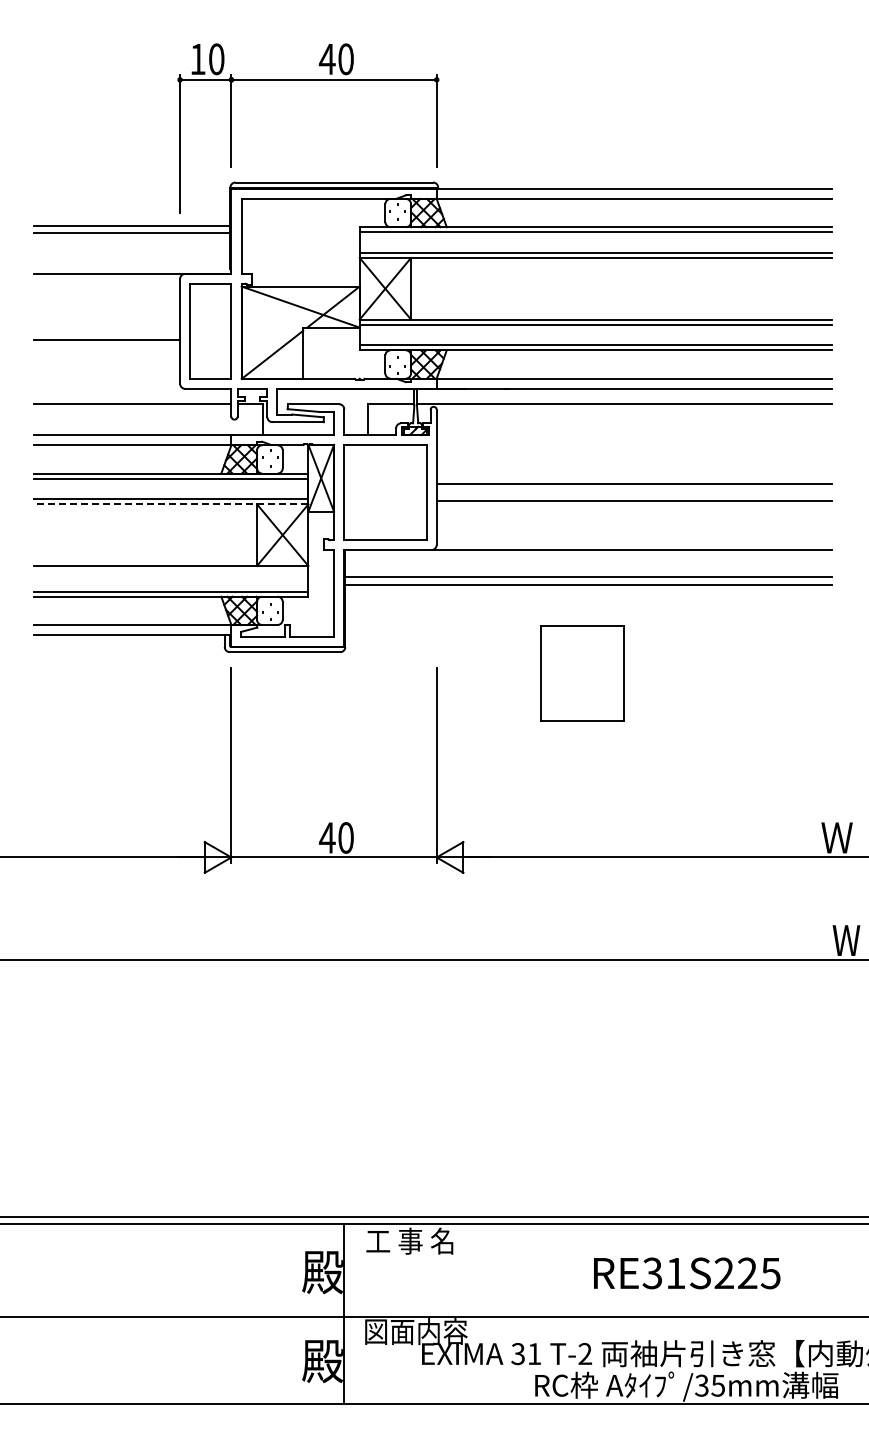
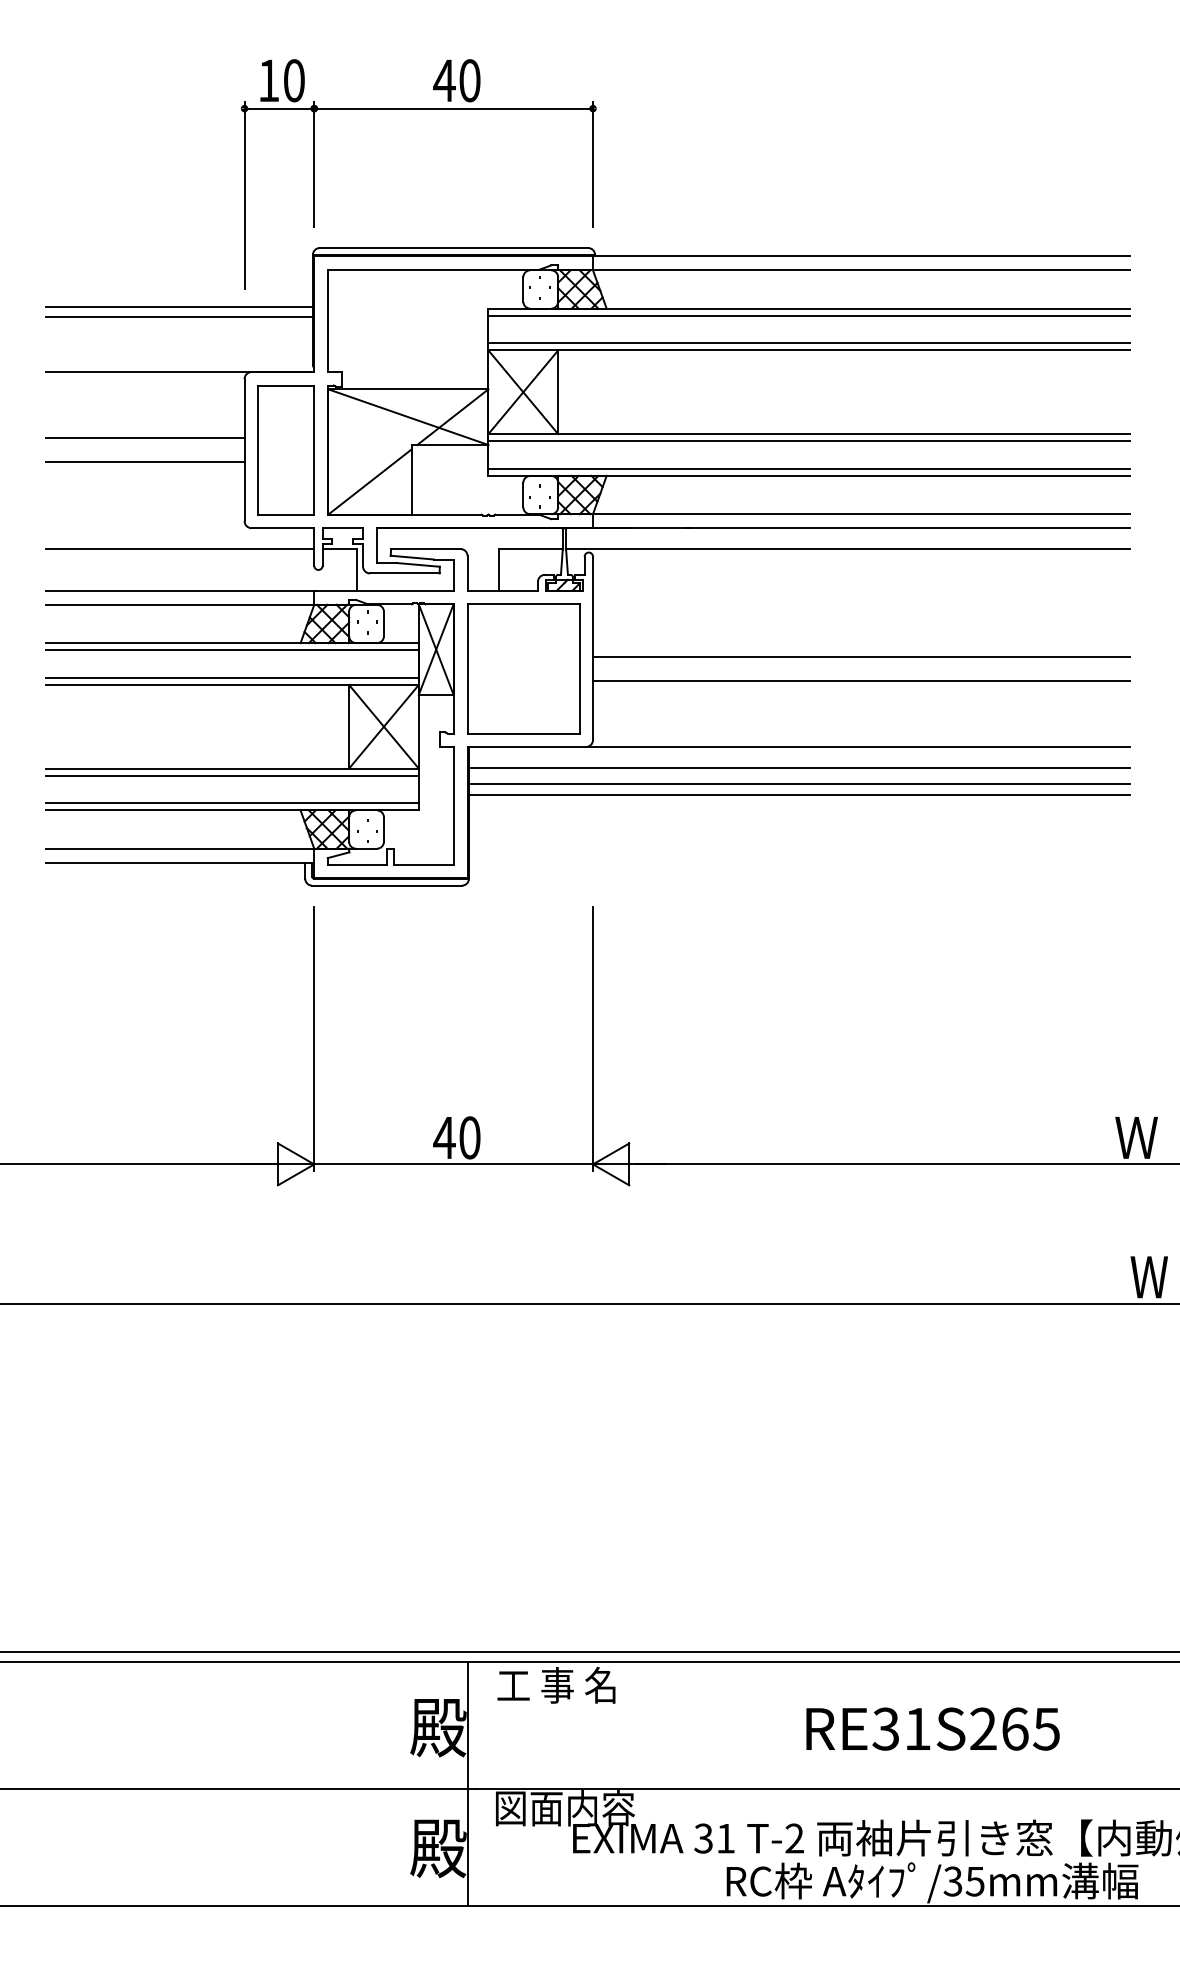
line: (106, 322) -> (144, 438), added
line: (170, 504) -> (231, 685), dashed -> solid
line: (588, 565) -> (799, 767), added
line: (170, 571) -> (231, 776), added
part: (582, 673) -> (790, 914), removed
text: (747, 1273) -> (1014, 1729), RE31S225 -> RE31S265

